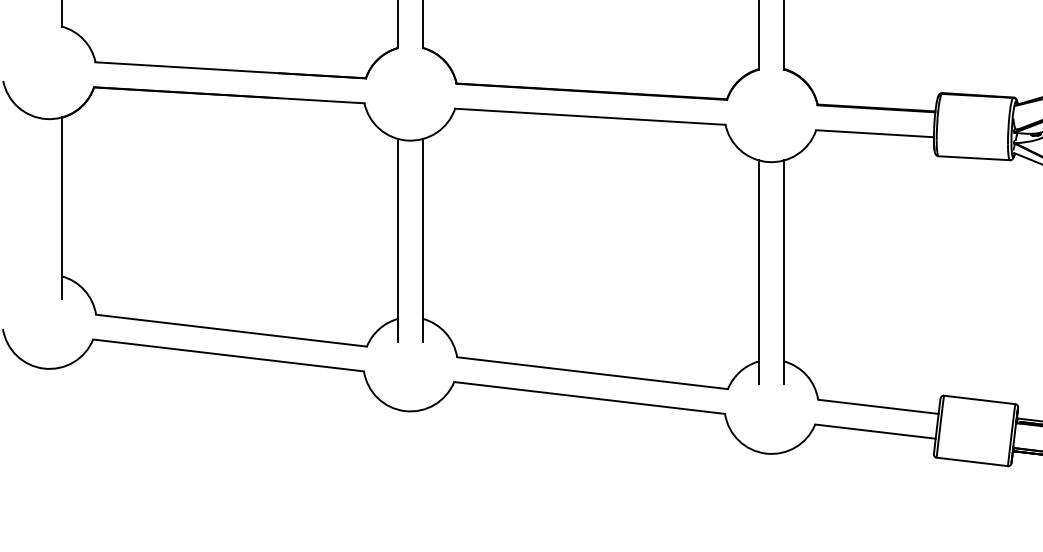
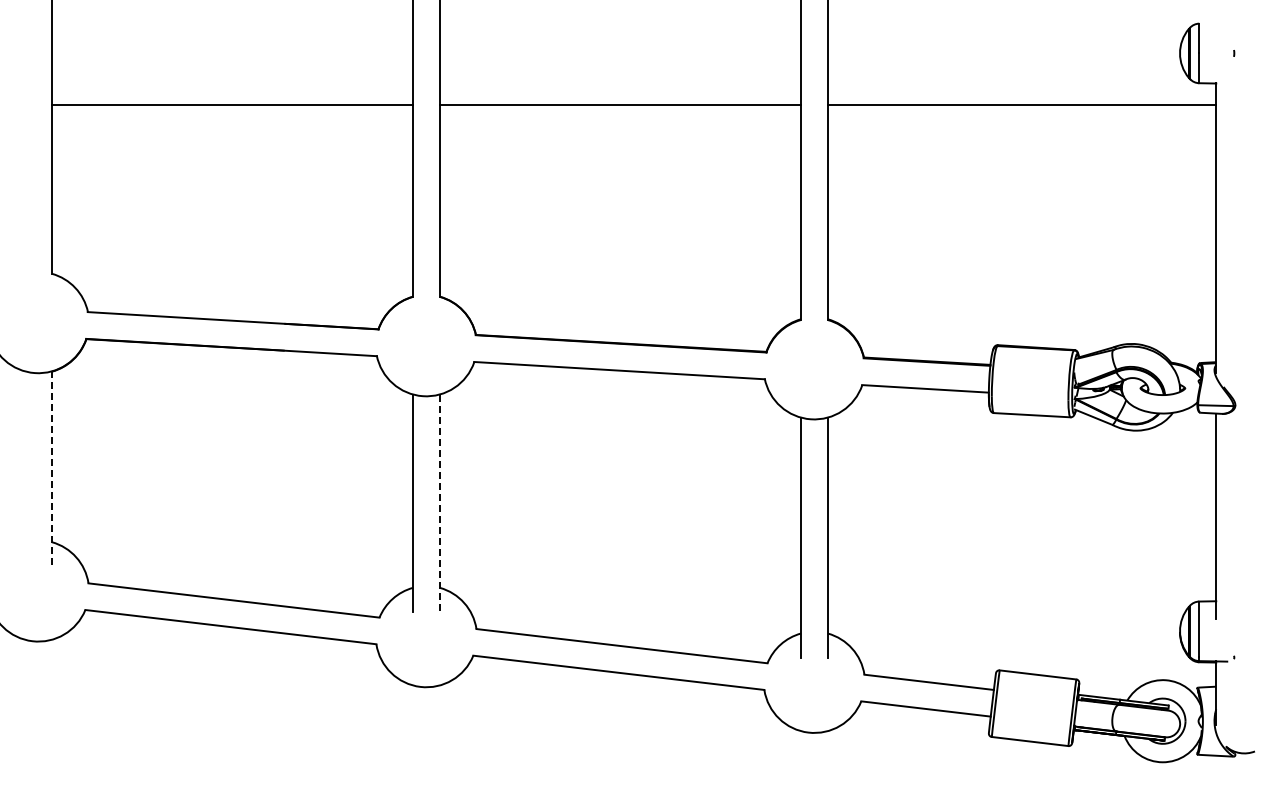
line: (61, 207) -> (51, 468), solid -> dashed
line: (422, 240) -> (439, 503), solid -> dashed

